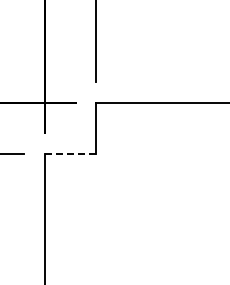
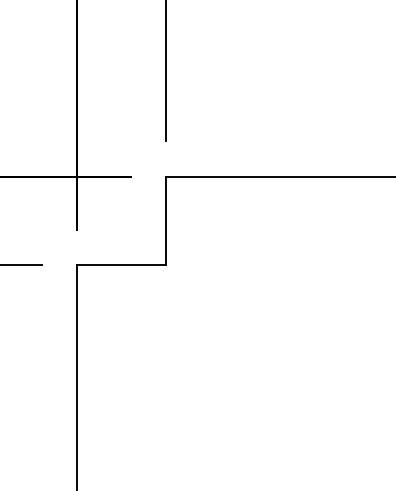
line: (70, 154) -> (121, 266), dashed -> solid

